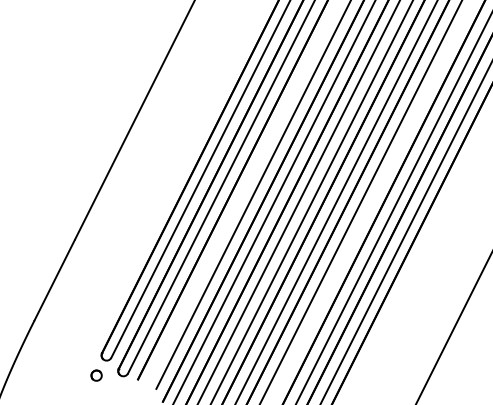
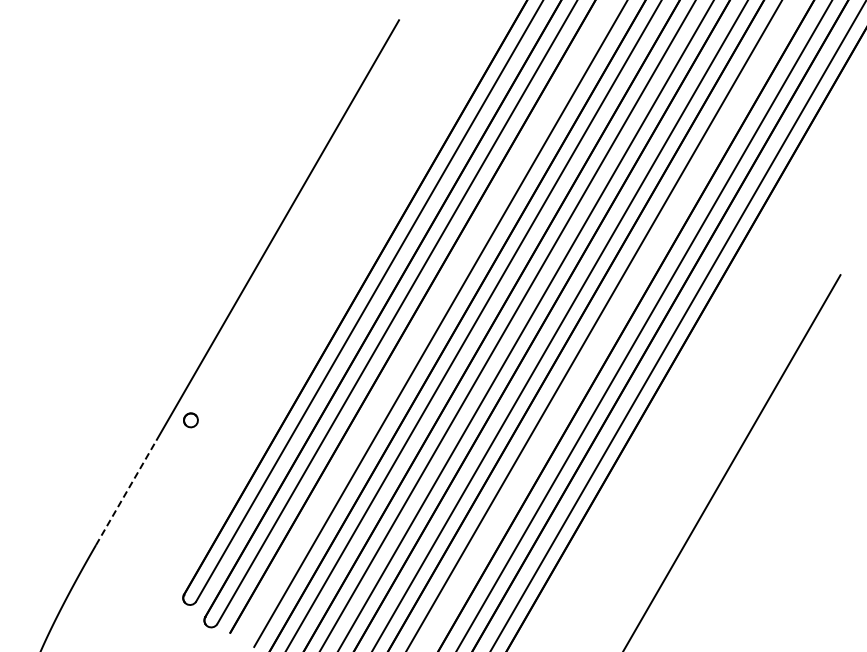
line: (54, 280) -> (126, 492), solid -> dashed
part: (96, 375) -> (190, 420), moved

